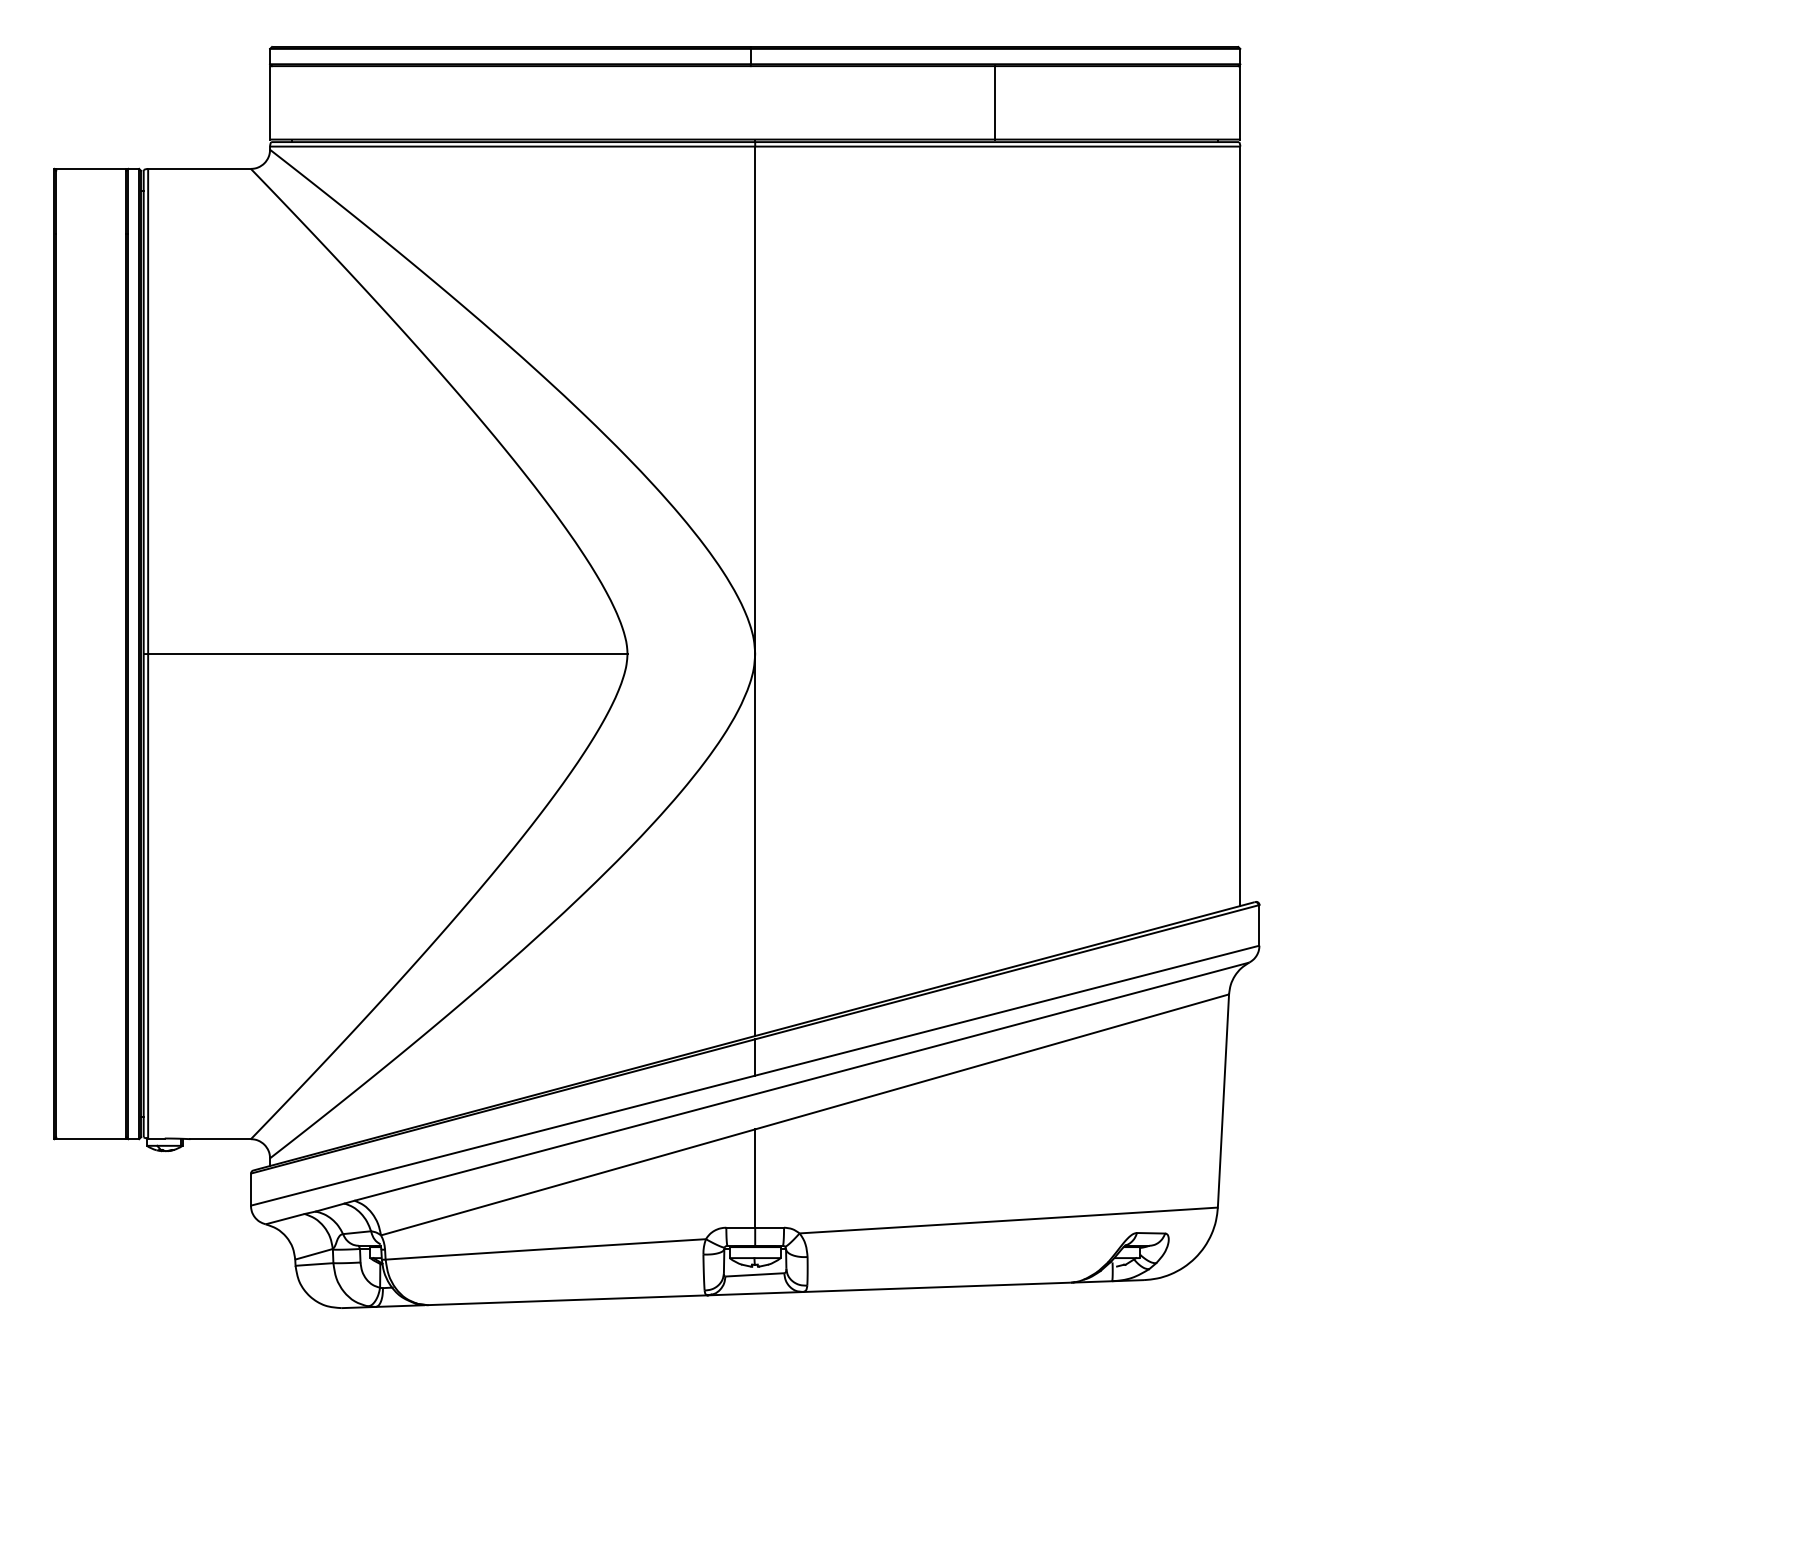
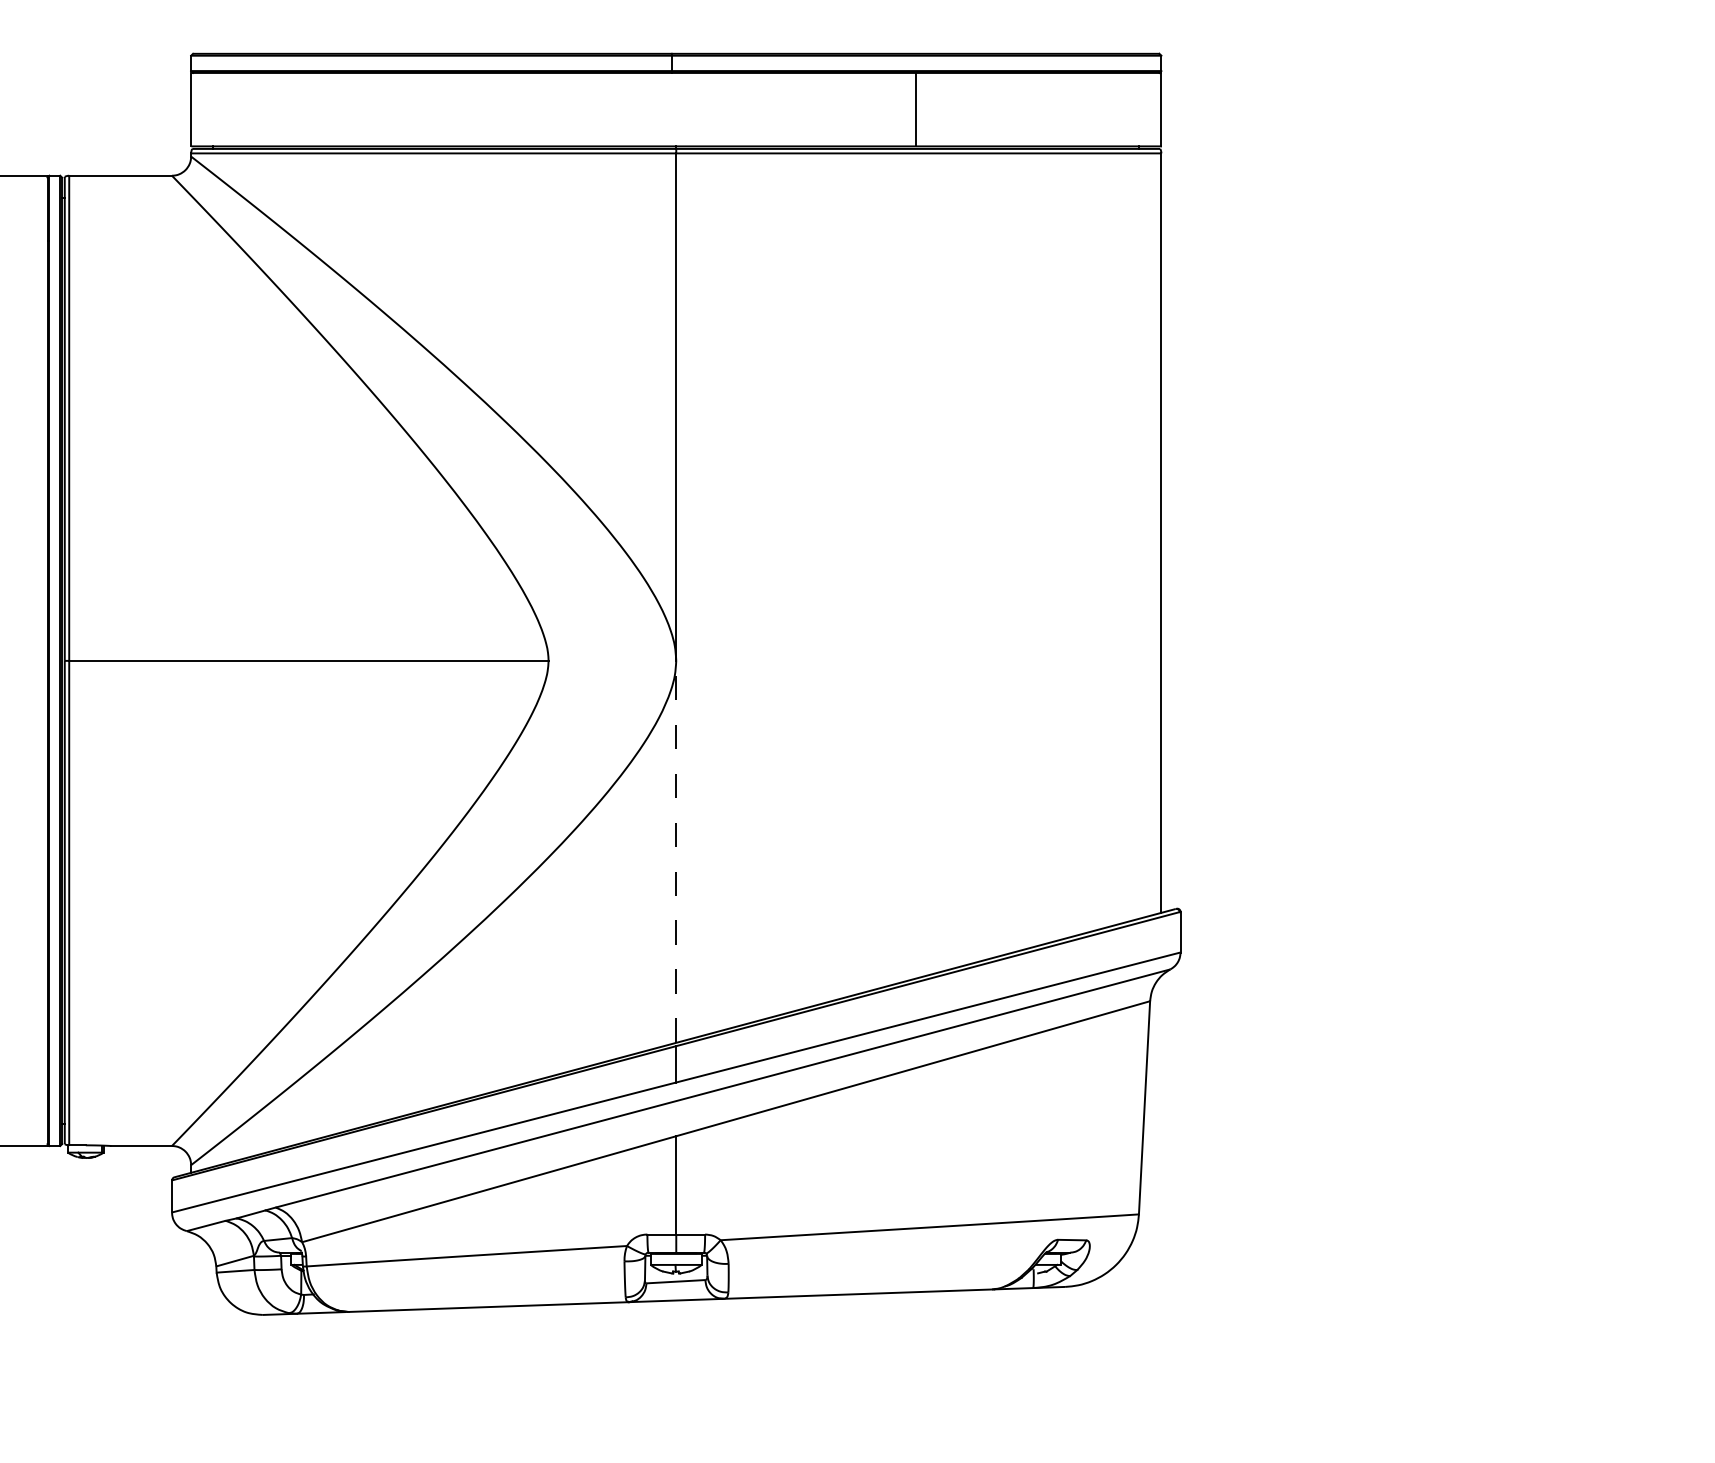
line: (755, 845) -> (676, 852), solid -> dashed

